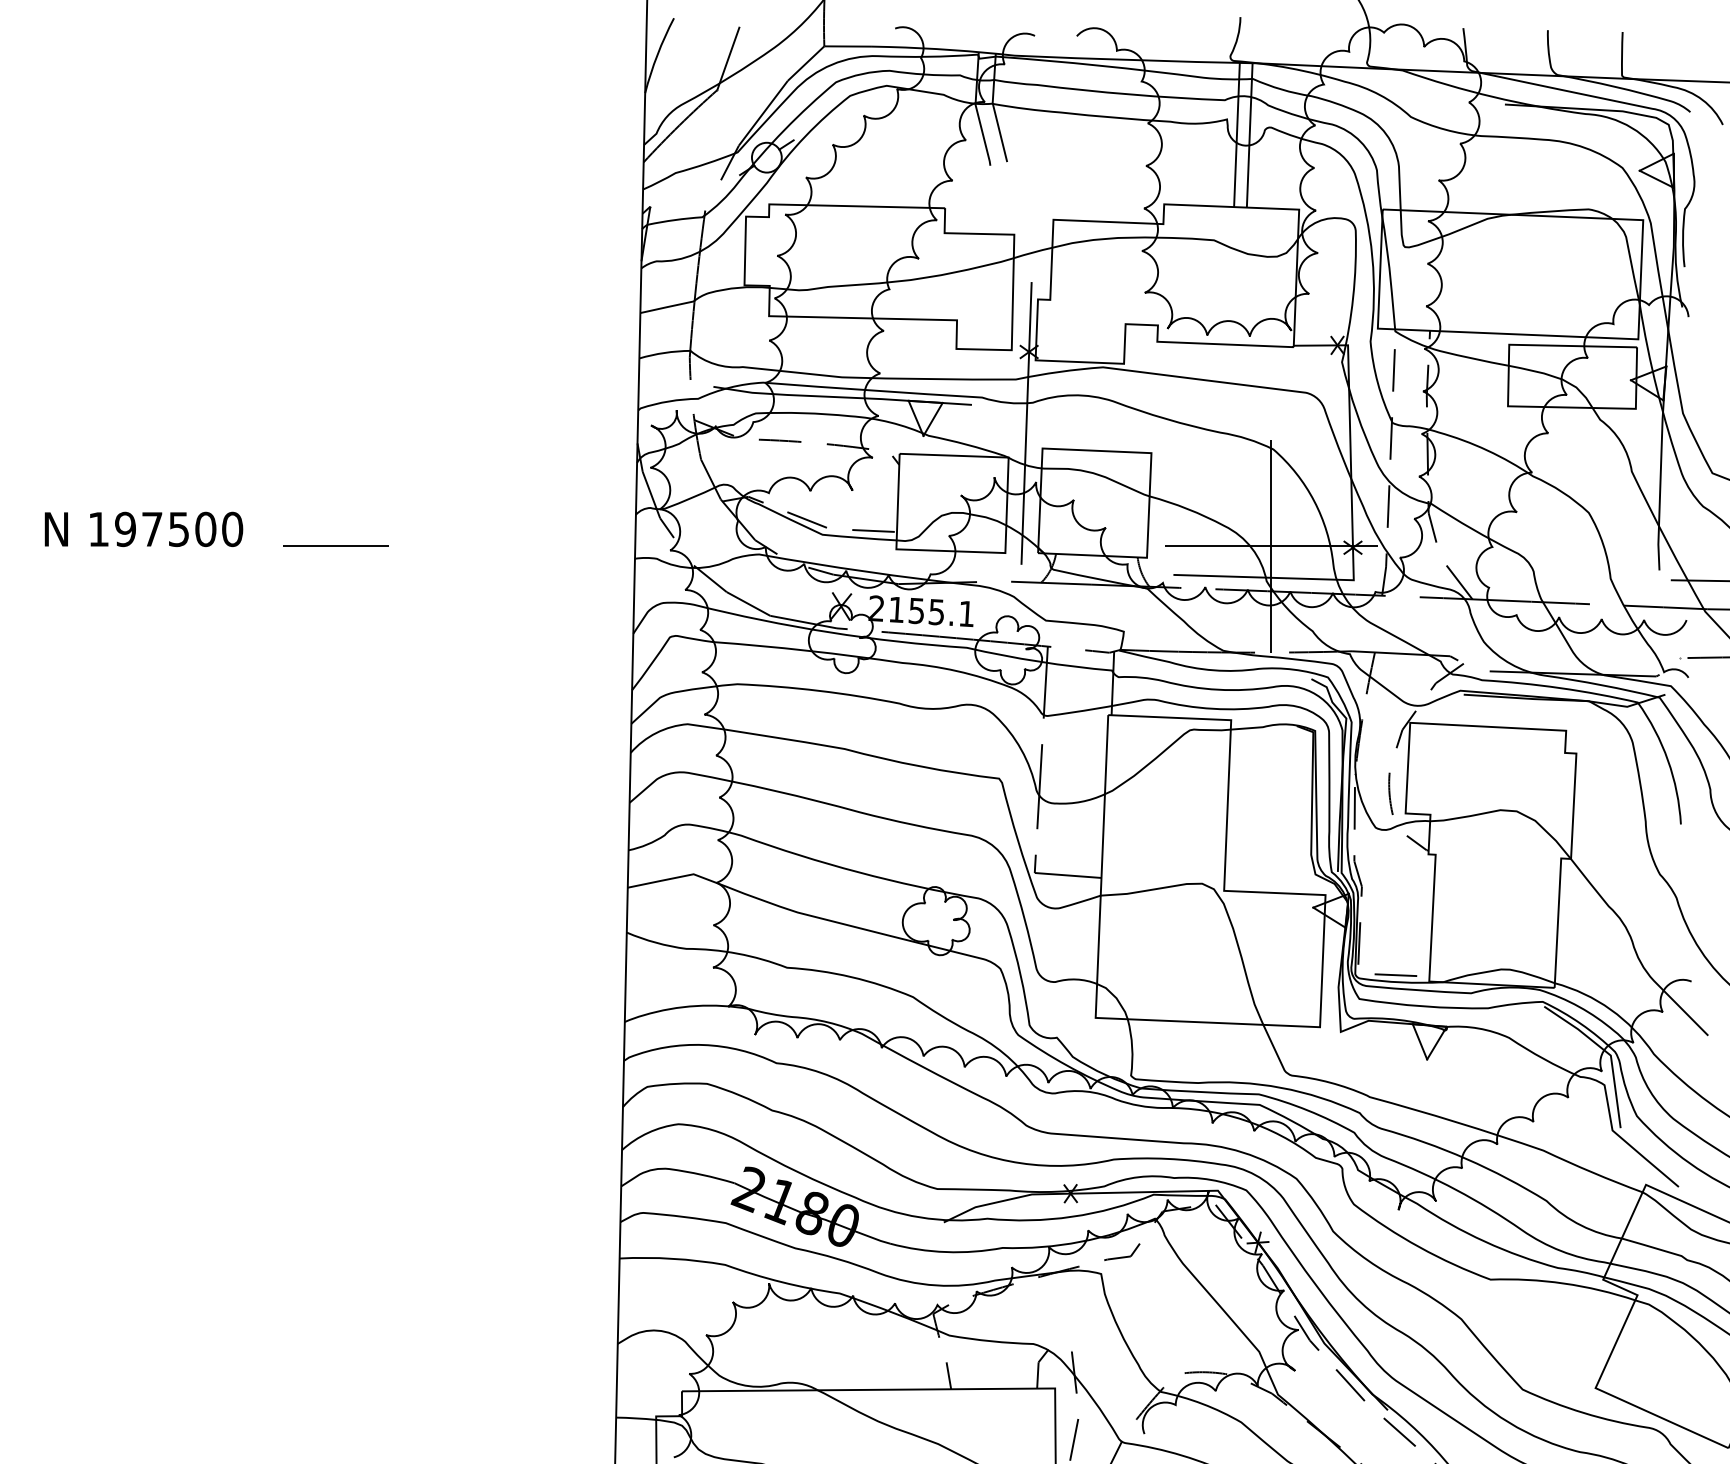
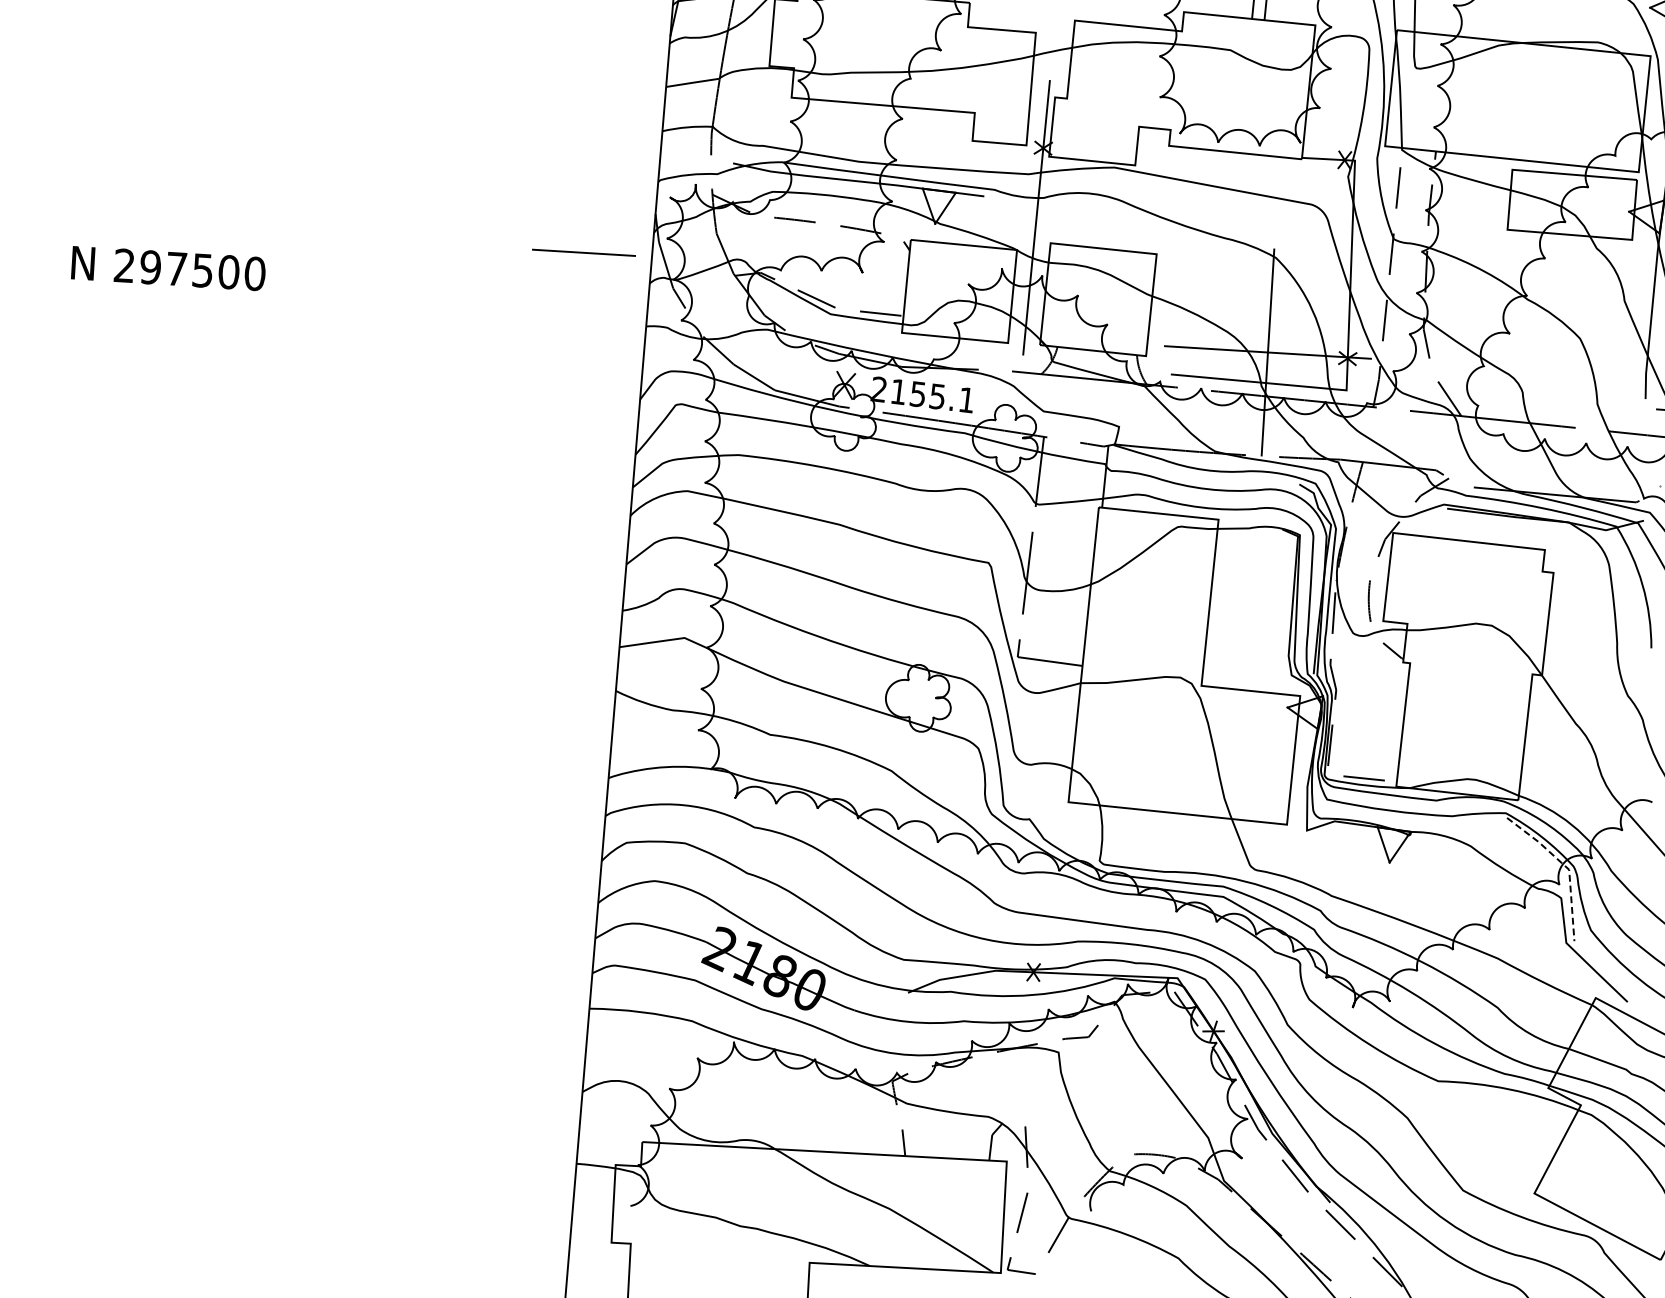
text: (98, 528) -> (124, 264), 197500 -> 297500
line: (335, 545) -> (583, 251), moved
line: (1607, 1052) -> (1566, 866), solid -> dashed

